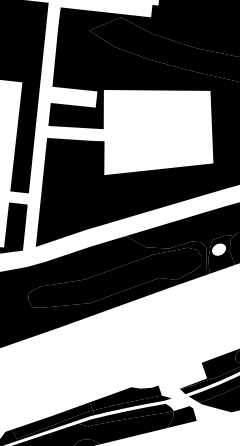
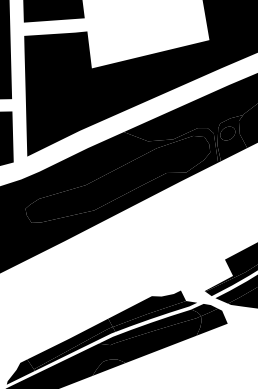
fill: (219, 249) -> (228, 133), added
fill: (177, 405) -> (204, 309), added

